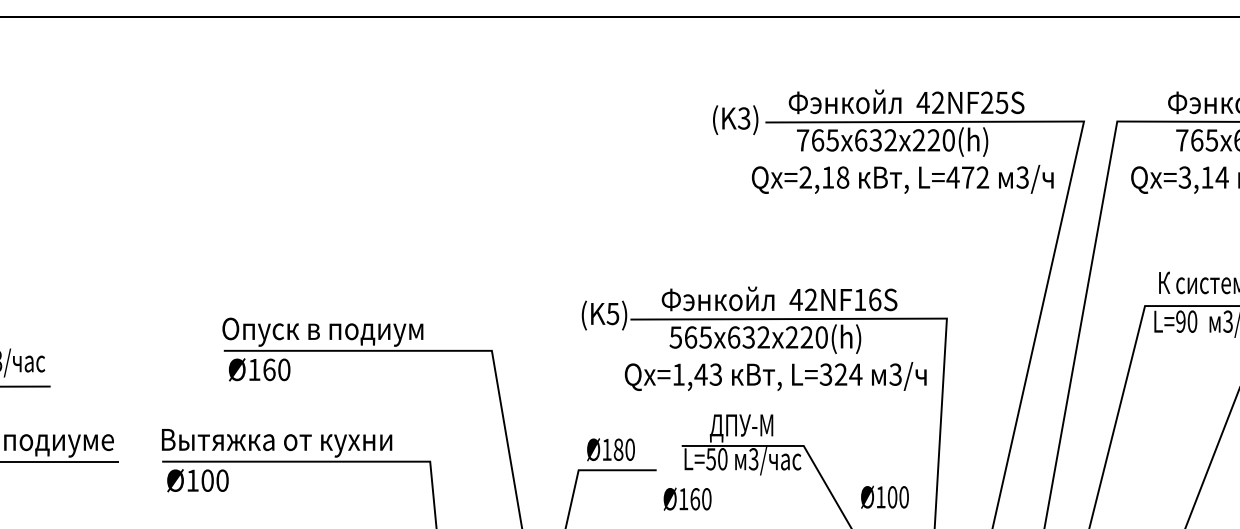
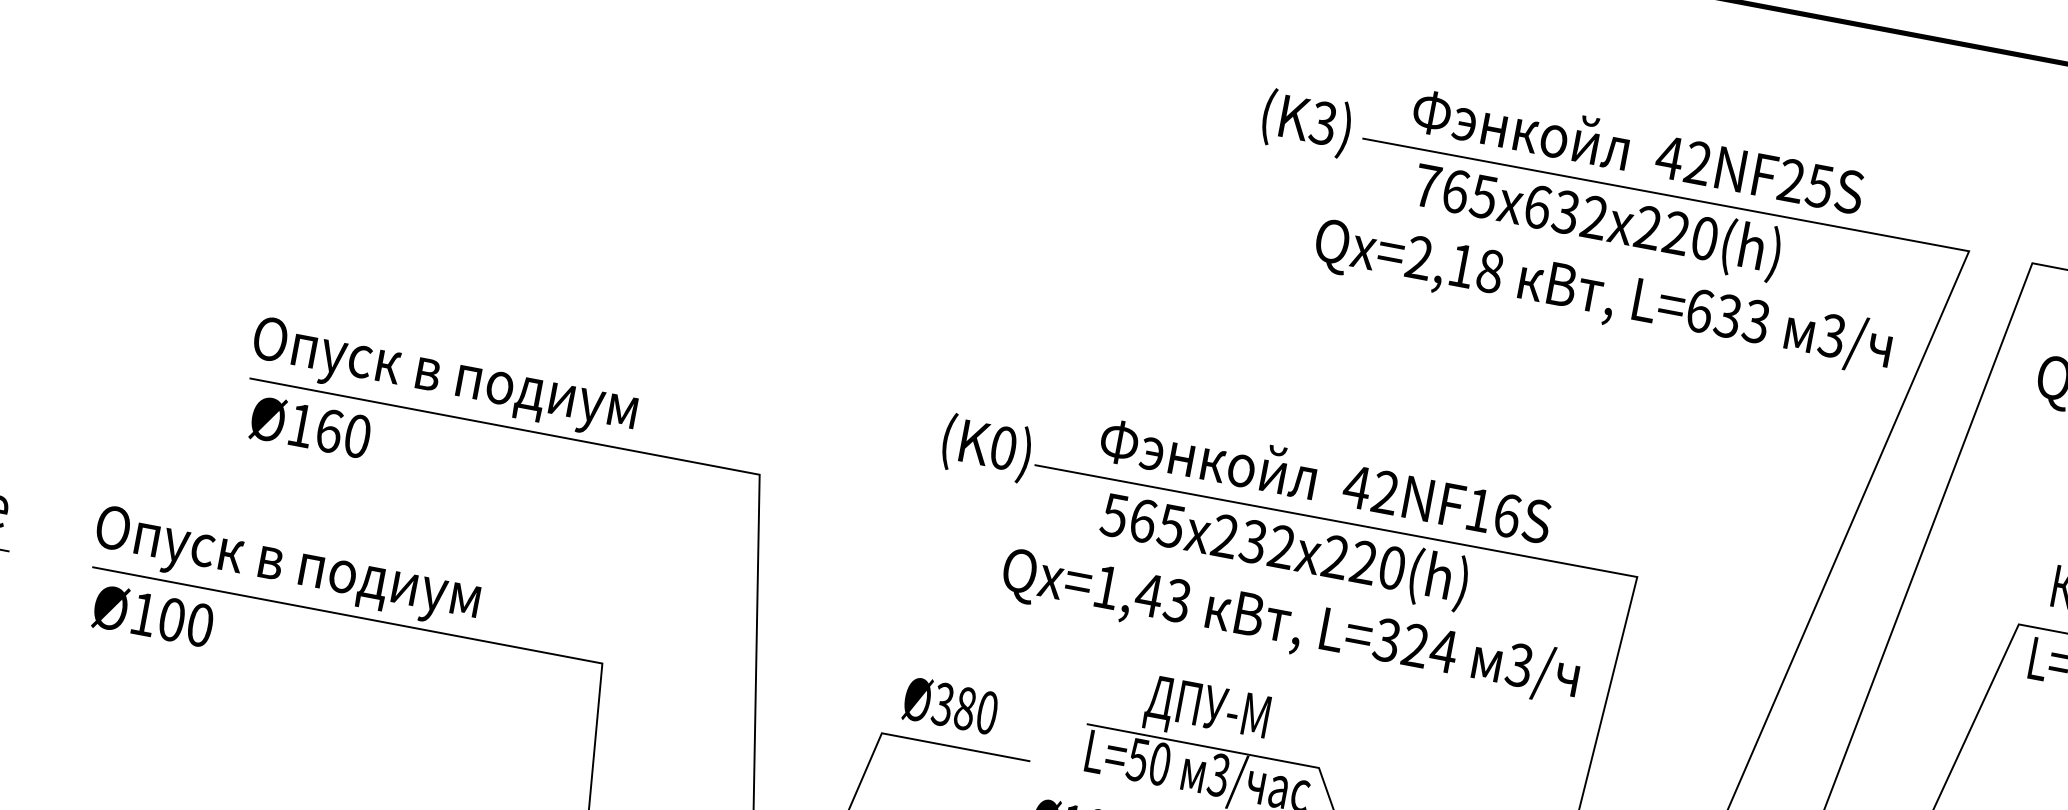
text: (967, 177) -> (1727, 315), L=472 -> L=633
text: (612, 313) -> (1002, 447), (K5) -> (K0)
text: (733, 337) -> (1224, 536), 565x632x220(h) -> 565x232x220(h)
text: (276, 442) -> (316, 571), Вытяжка от кухни -> Опуск в подиум
text: (606, 449) -> (942, 703), Ø180 -> Ø380

